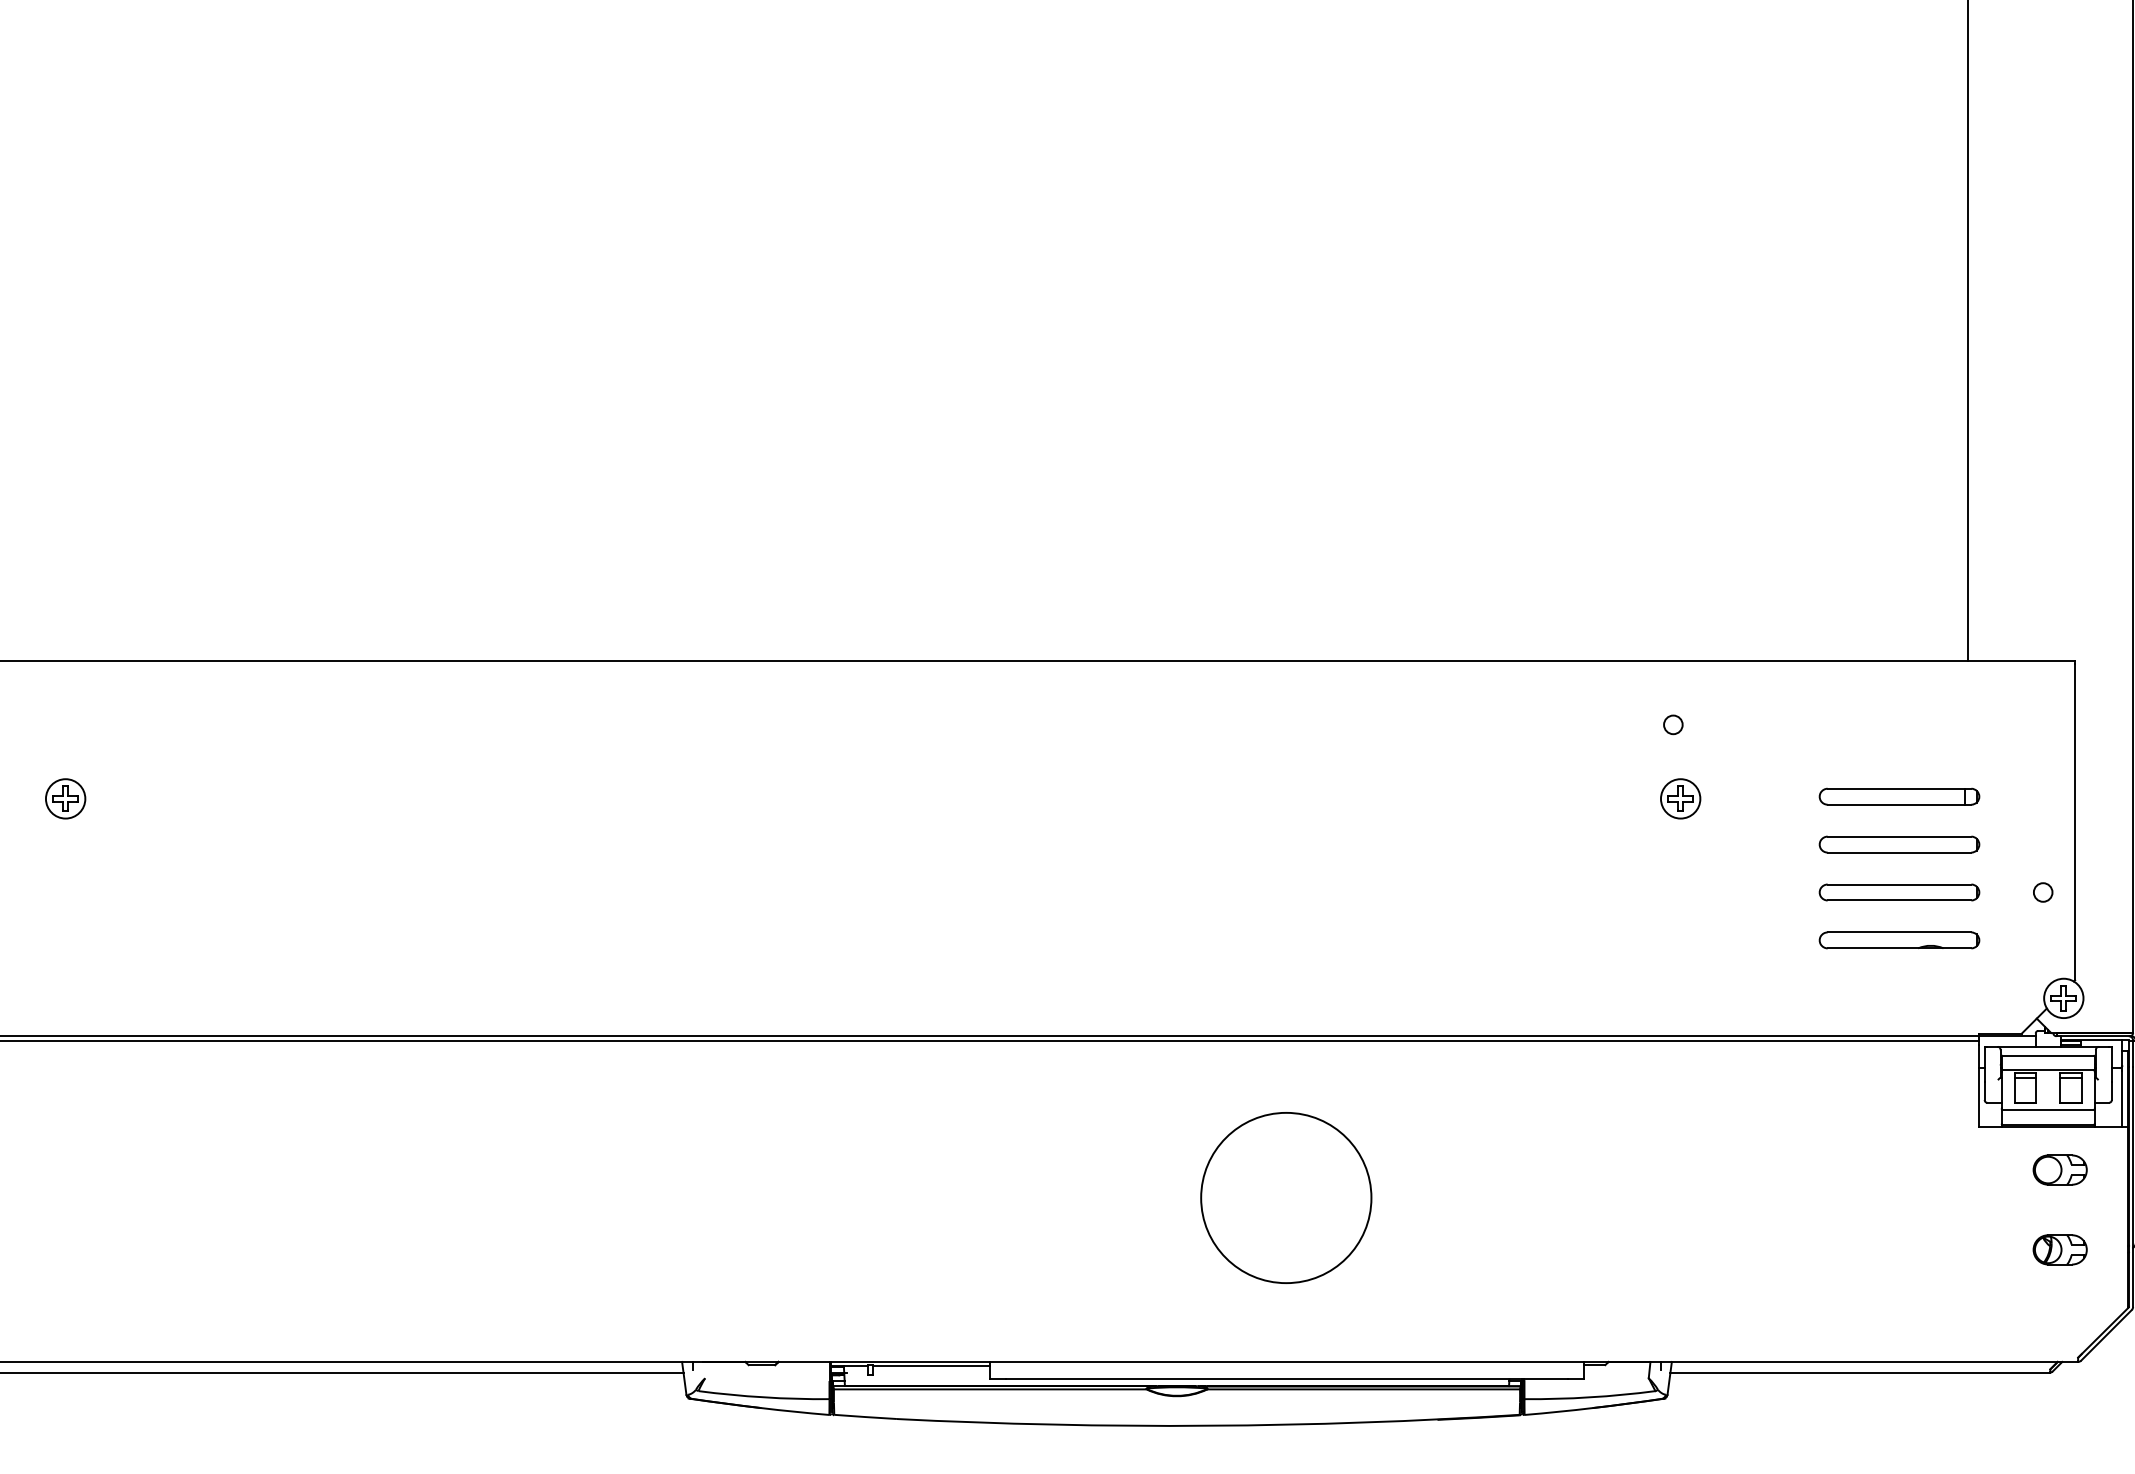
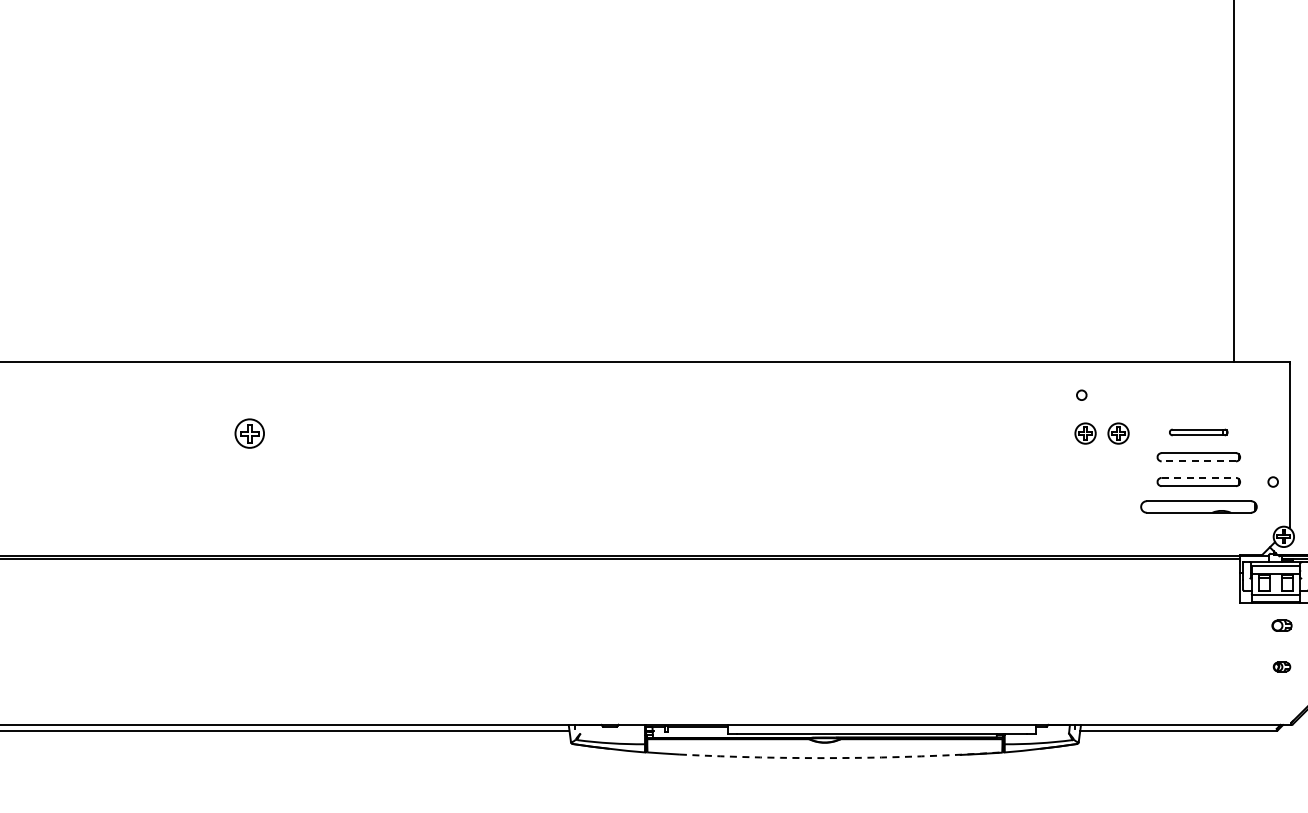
part: (1898, 796) -> (1198, 432), size x0.7
part: (65, 798) -> (249, 433), size x1.4
part: (1744, 798) -> (1118, 433), added
line: (1898, 852) -> (1198, 461), solid -> dashed
line: (1900, 883) -> (1199, 477), solid -> dashed
part: (1898, 939) -> (1198, 506), size x1.4
part: (2059, 1169) -> (1281, 625), size x0.7
circle: (1286, 1198) -> (881, 640), removed
part: (2059, 1248) -> (1281, 666), size x0.6
arc: (1209, 1426) -> (841, 758), solid -> dashed

